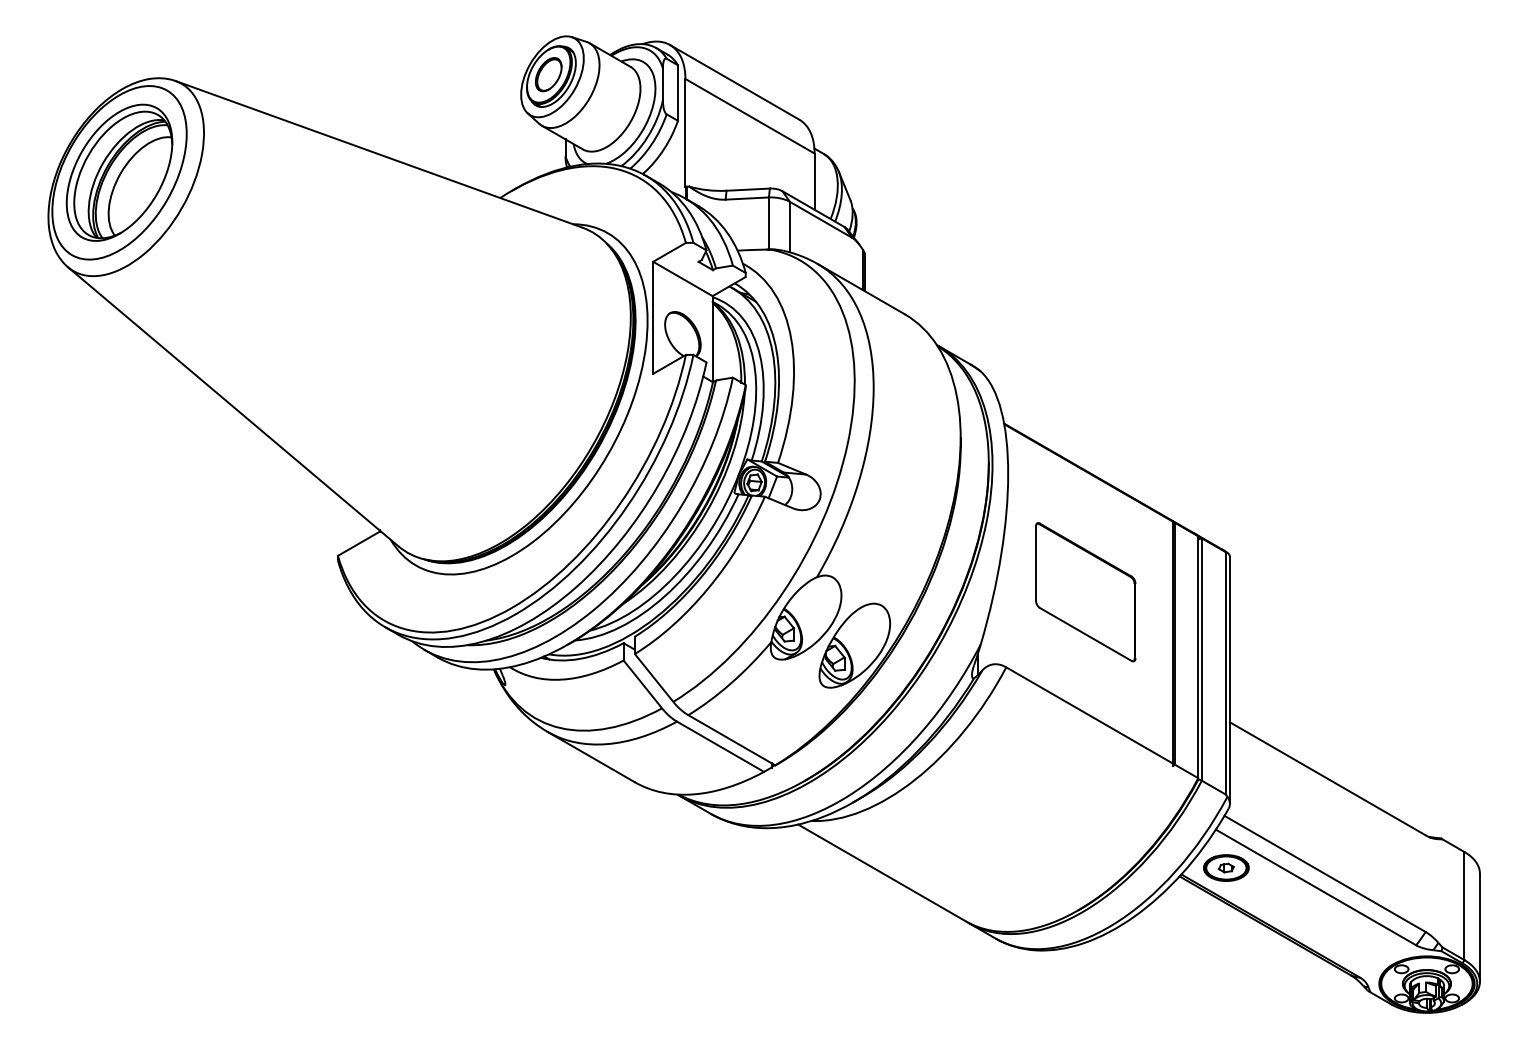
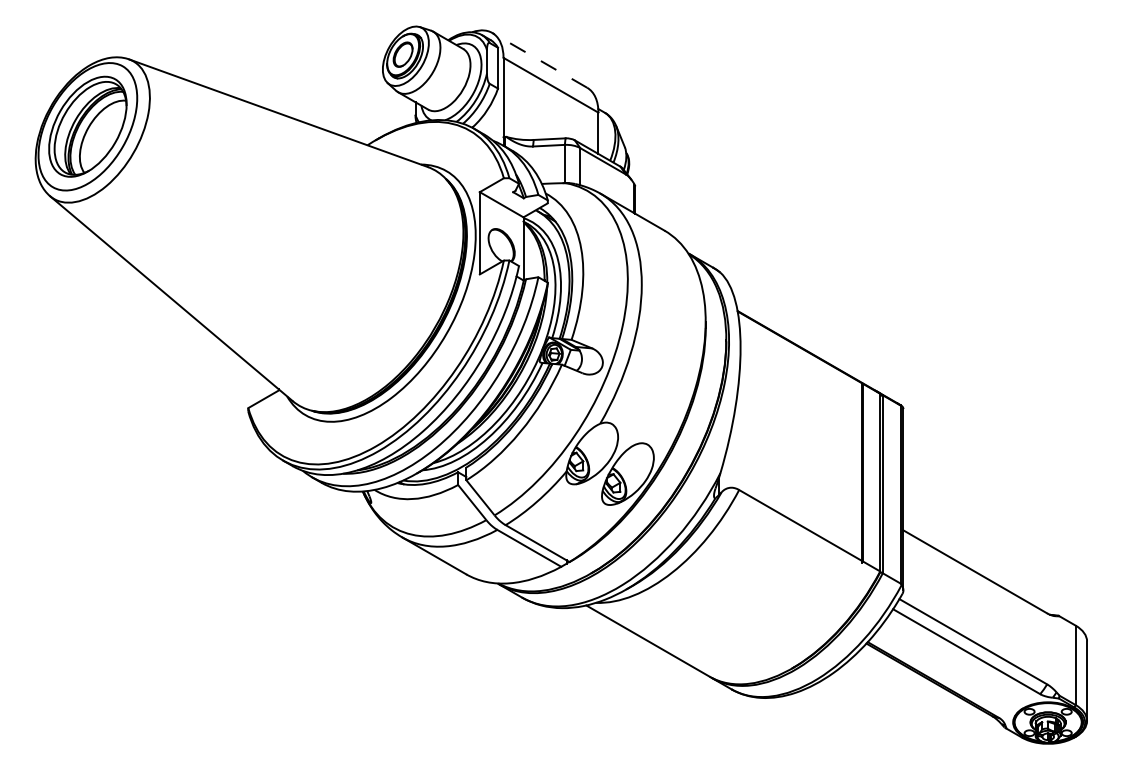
line: (734, 82) -> (539, 60), solid -> dashed
part: (1085, 592) -> (797, 435), removed
part: (1226, 867) -> (900, 637), removed

